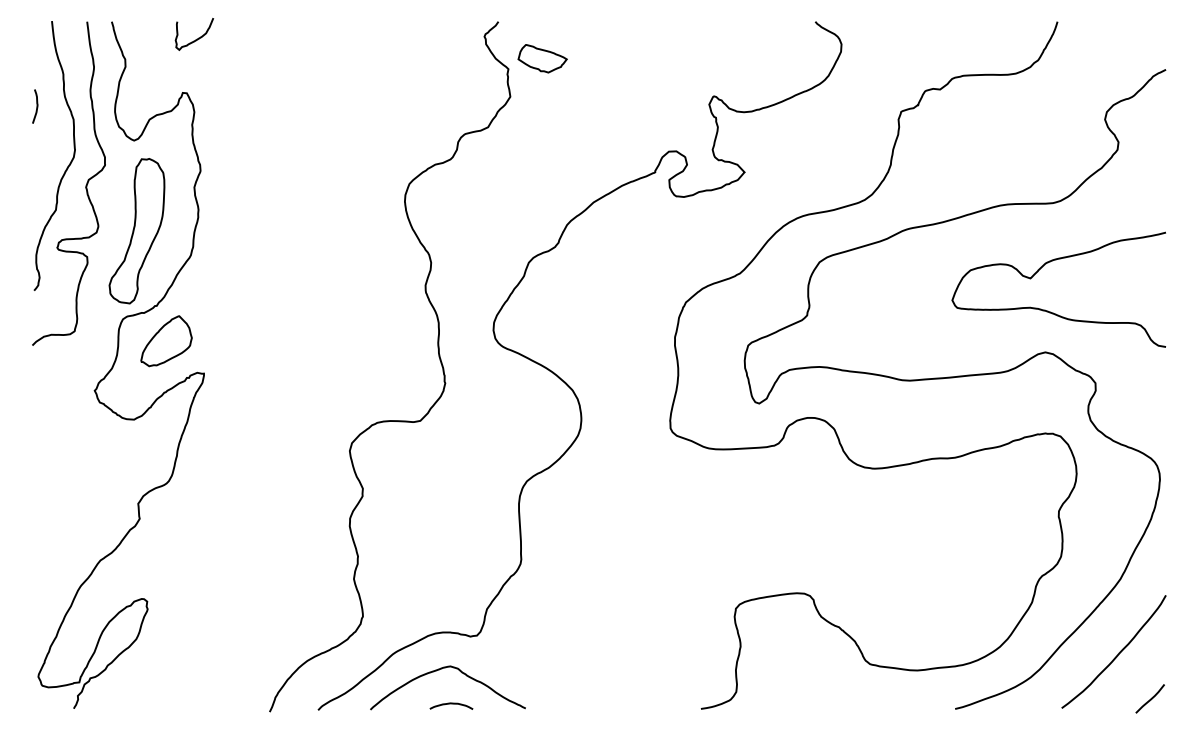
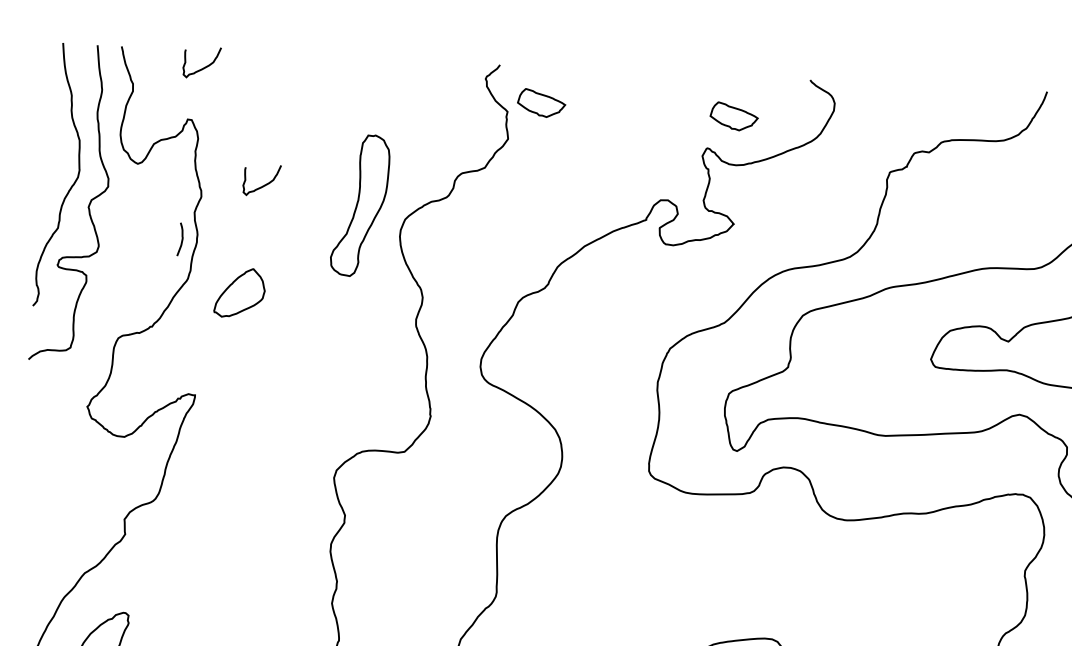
part: (739, 62) -> (734, 116), added
curve: (36, 106) -> (181, 239), moved
curve: (265, 154) -> (265, 183), added
part: (136, 231) -> (359, 205), moved
part: (166, 341) -> (239, 293), moved

